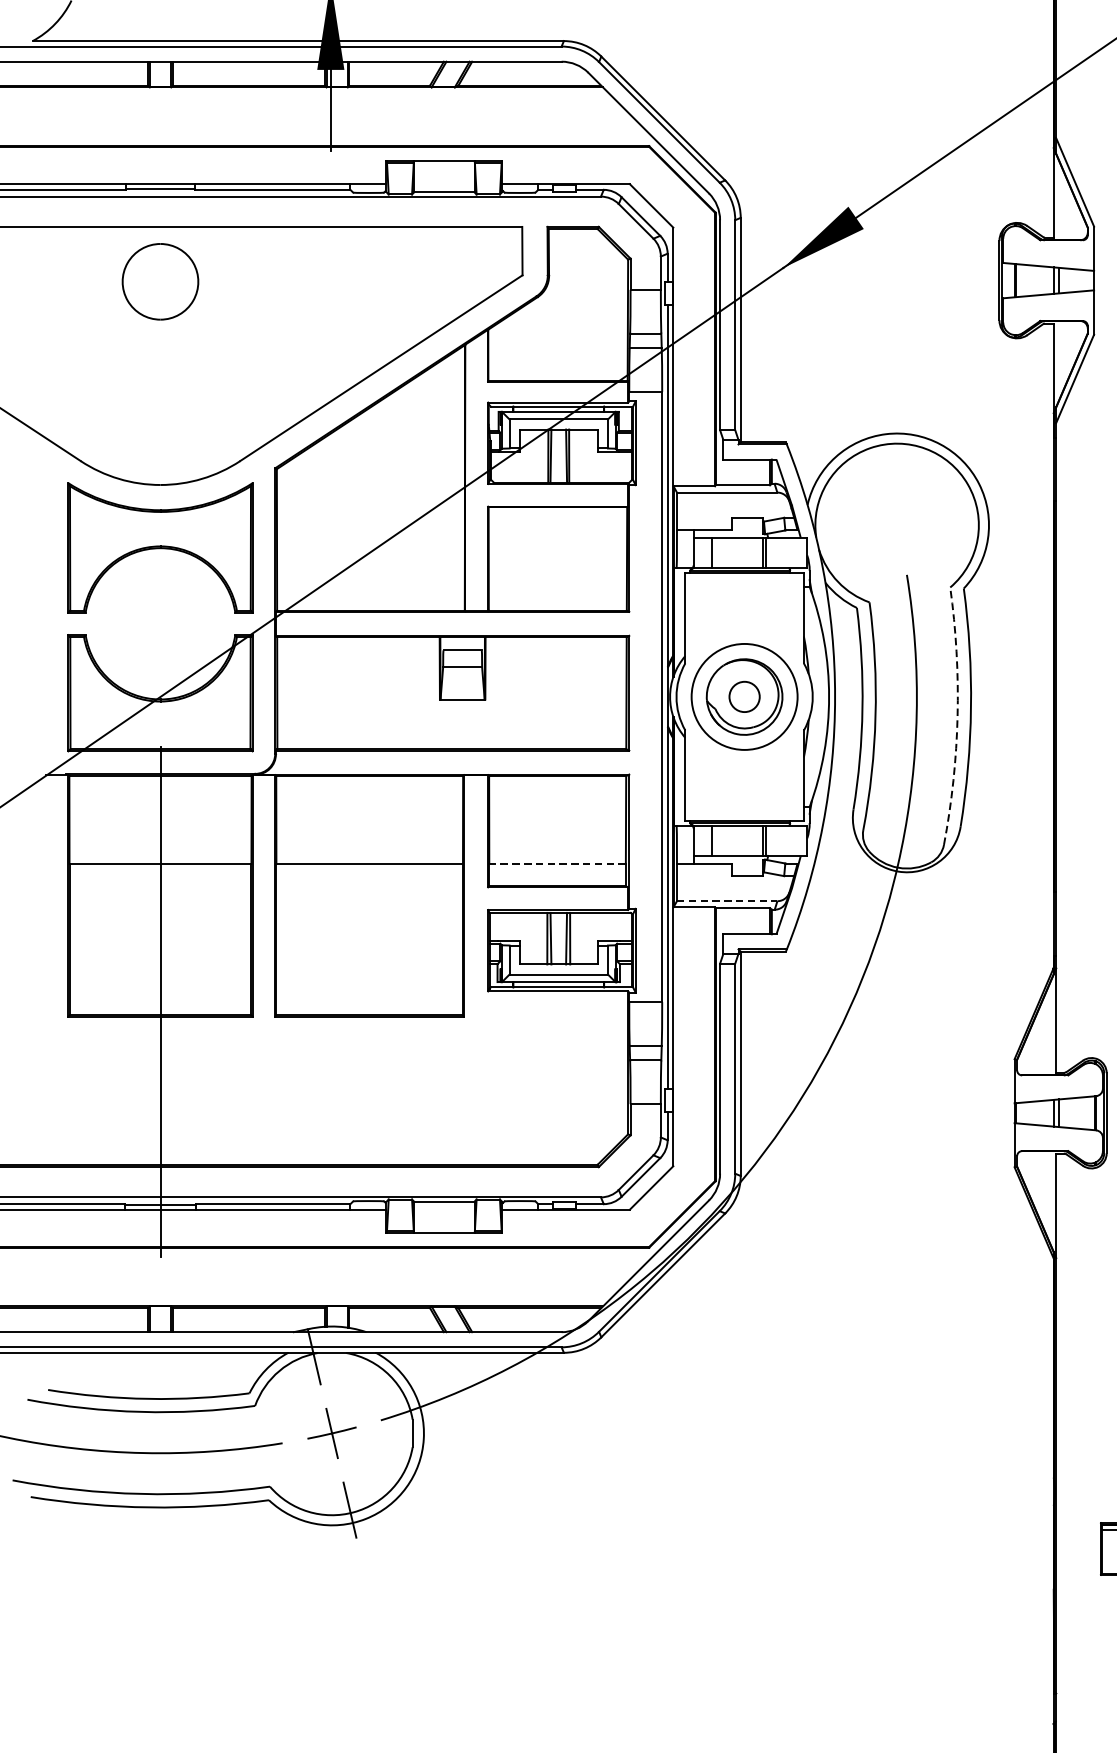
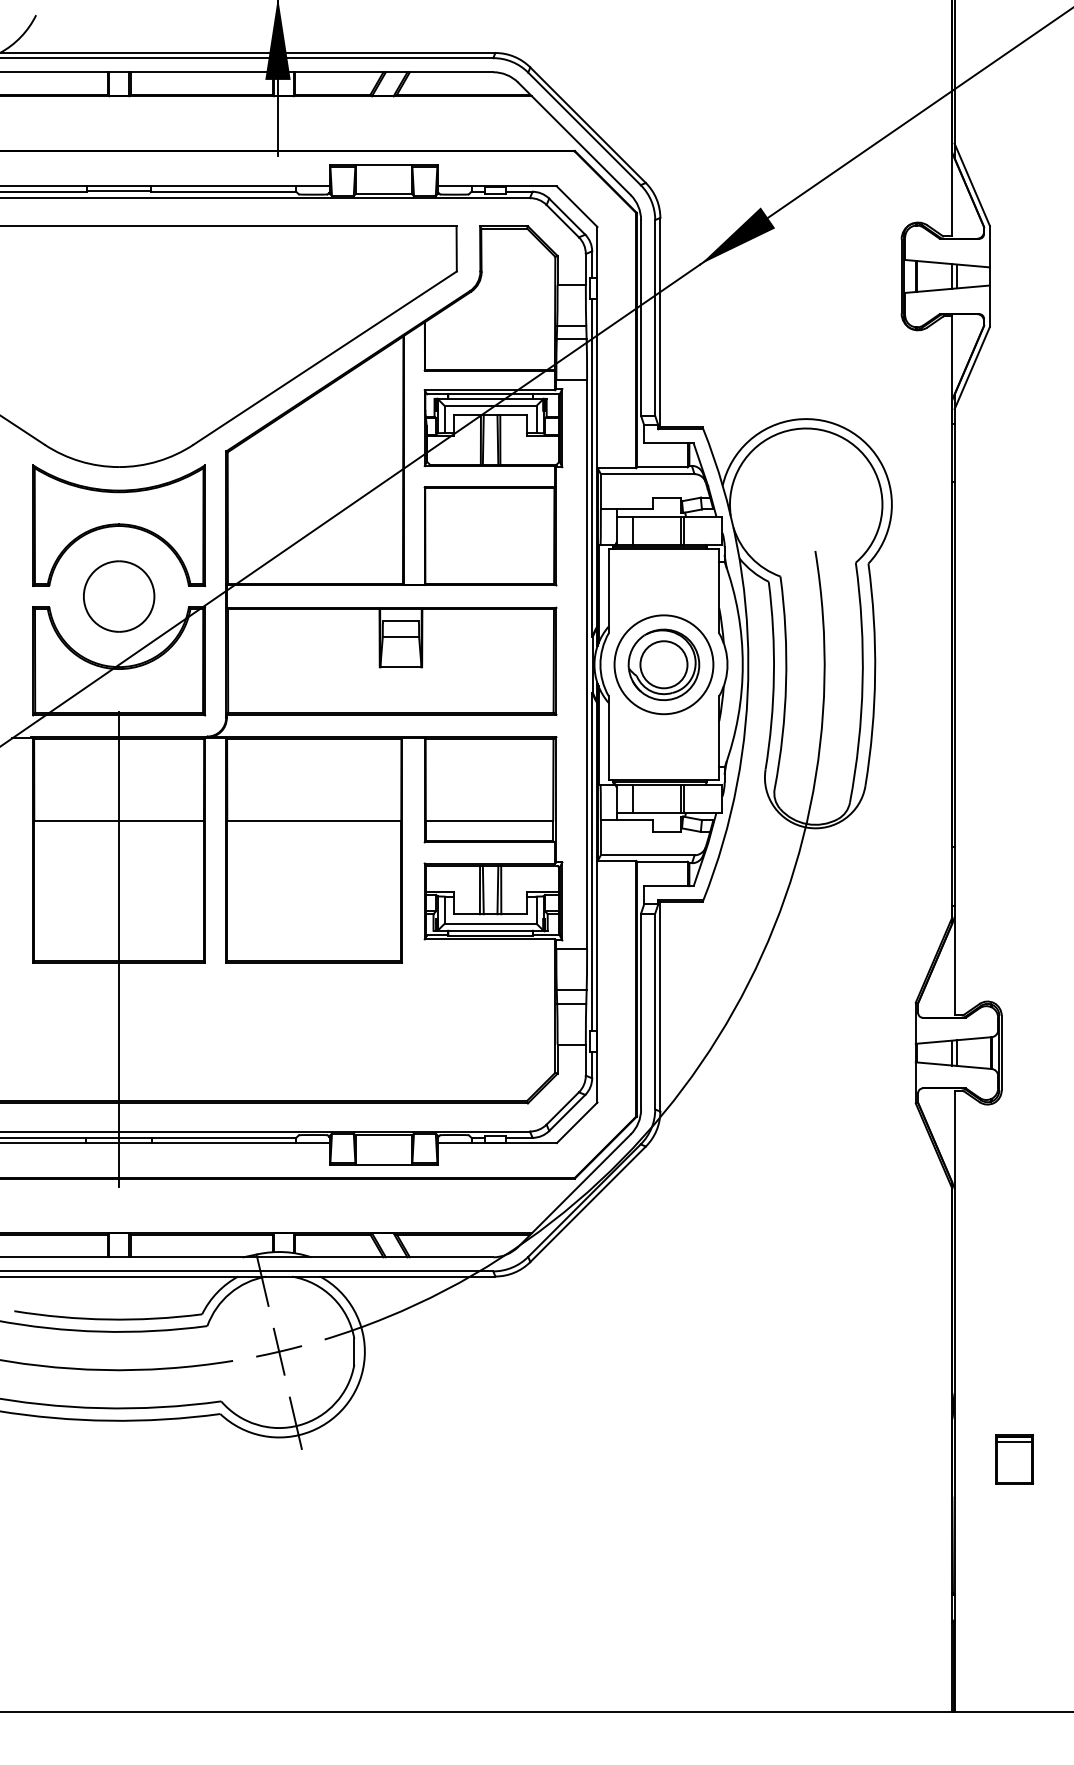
part: (160, 281) -> (119, 596), moved
circle: (744, 696) -> (663, 664), size x1.67
arc: (957, 715) -> (862, 682), dashed -> solid
line: (557, 863) -> (489, 820), dashed -> solid
line: (726, 901) -> (647, 855), dashed -> solid

